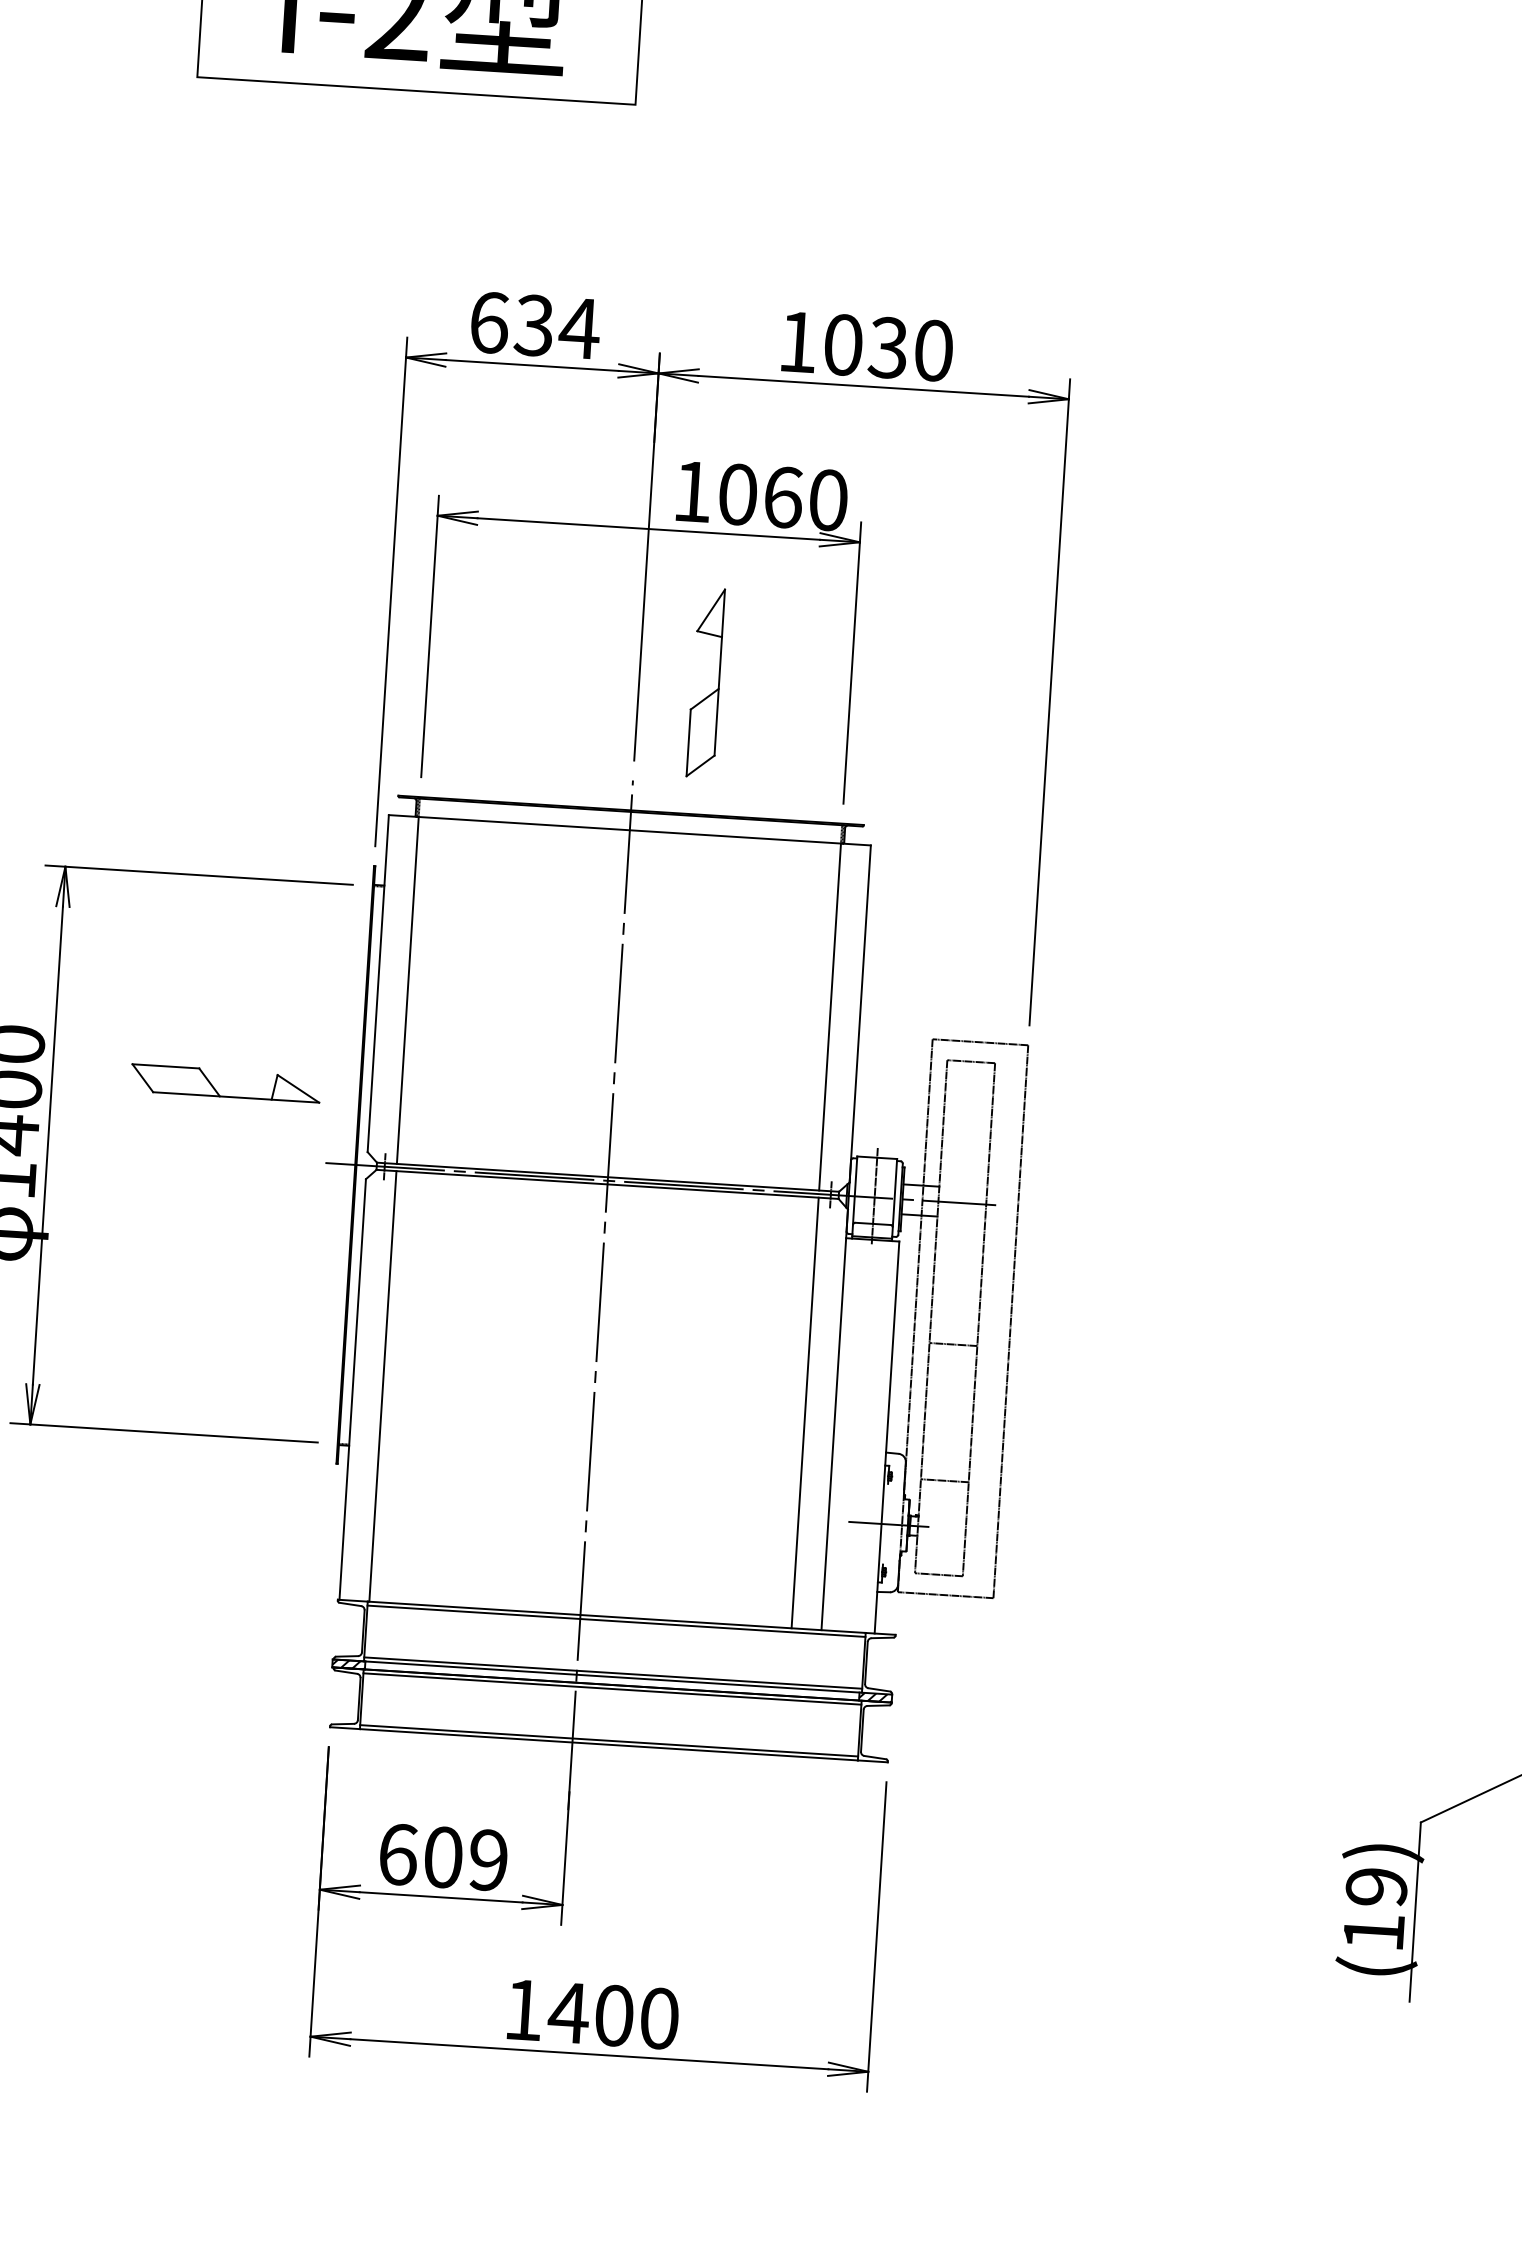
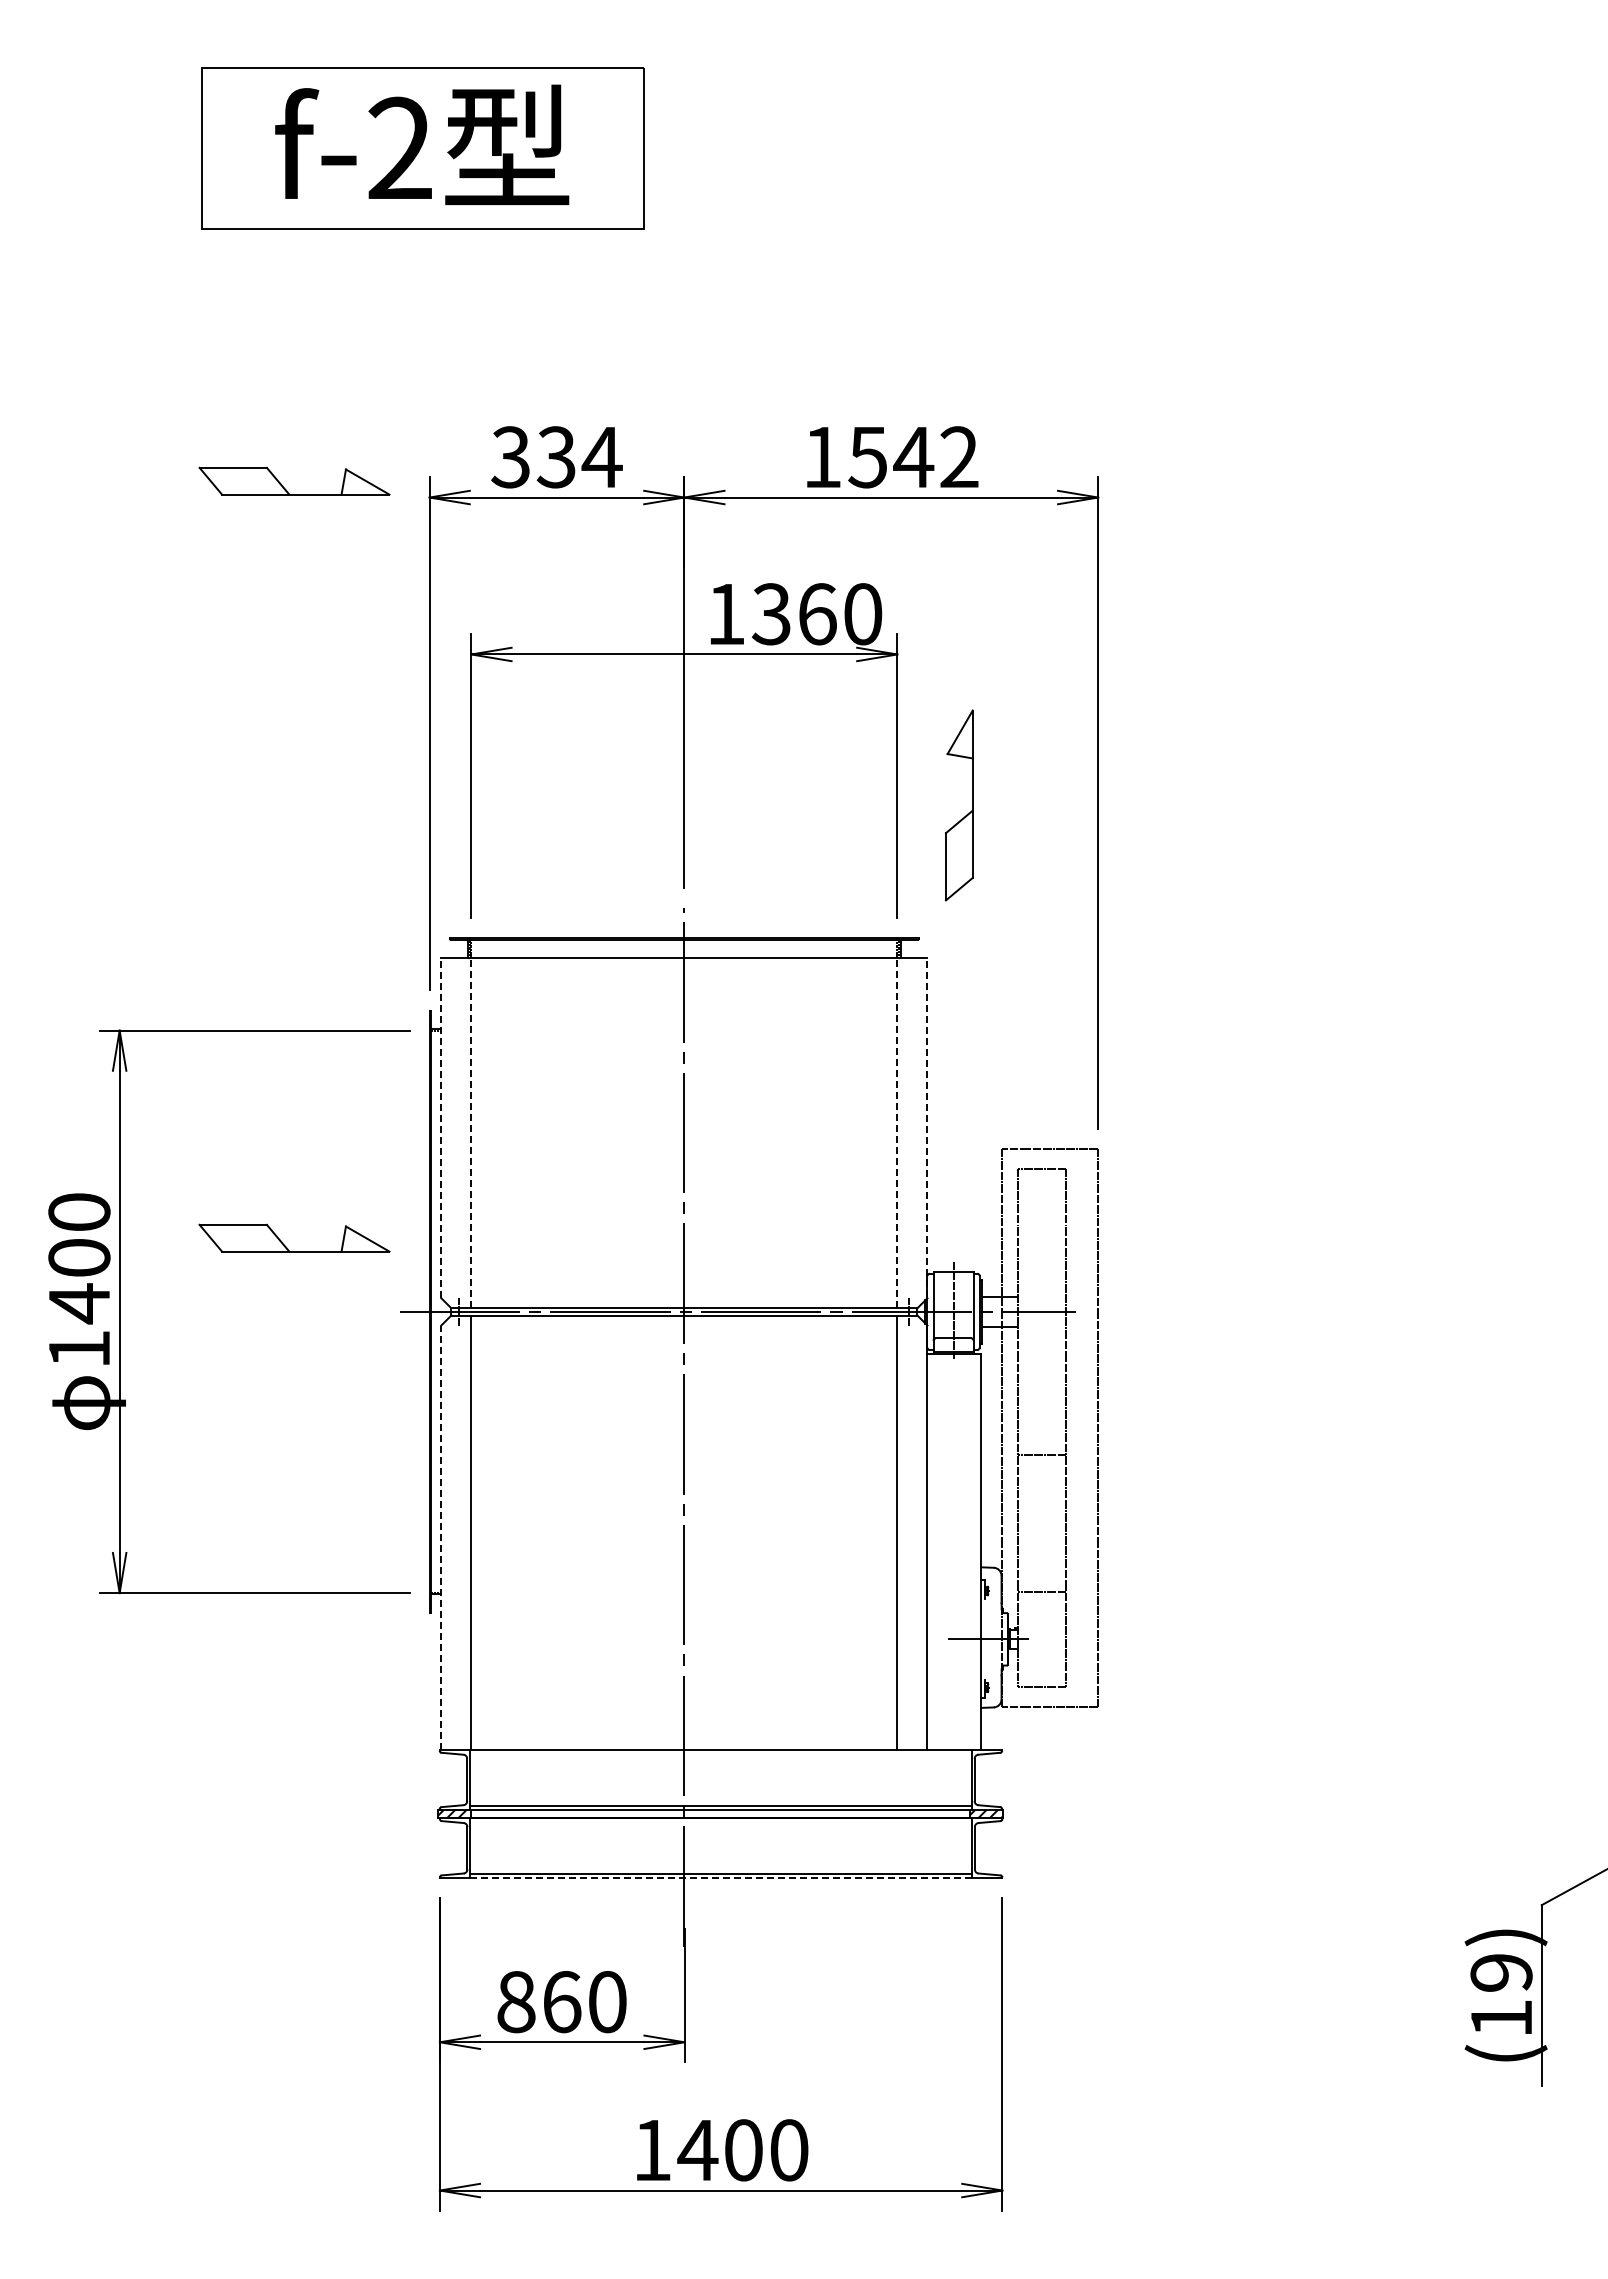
text: (488, 322) -> (510, 457), 634 -> 334
part: (263, 339) -> (285, 488), added
text: (888, 348) -> (913, 457), 1030 -> 1542
text: (736, 494) -> (770, 614), 1060 -> 1360
part: (713, 691) -> (967, 813), moved
line: (378, 983) -> (441, 1128), solid -> dashed
line: (407, 990) -> (471, 1133), solid -> dashed
line: (860, 1014) -> (927, 1128), solid -> dashed
line: (830, 1017) -> (897, 1133), solid -> dashed
line: (352, 1389) -> (441, 1537), solid -> dashed
line: (616, 1620) -> (720, 1753), removed
line: (612, 1689) -> (721, 1822), removed
line: (609, 1744) -> (721, 1878), solid -> dashed
text: (442, 1857) -> (561, 2002), 609 -> 860

